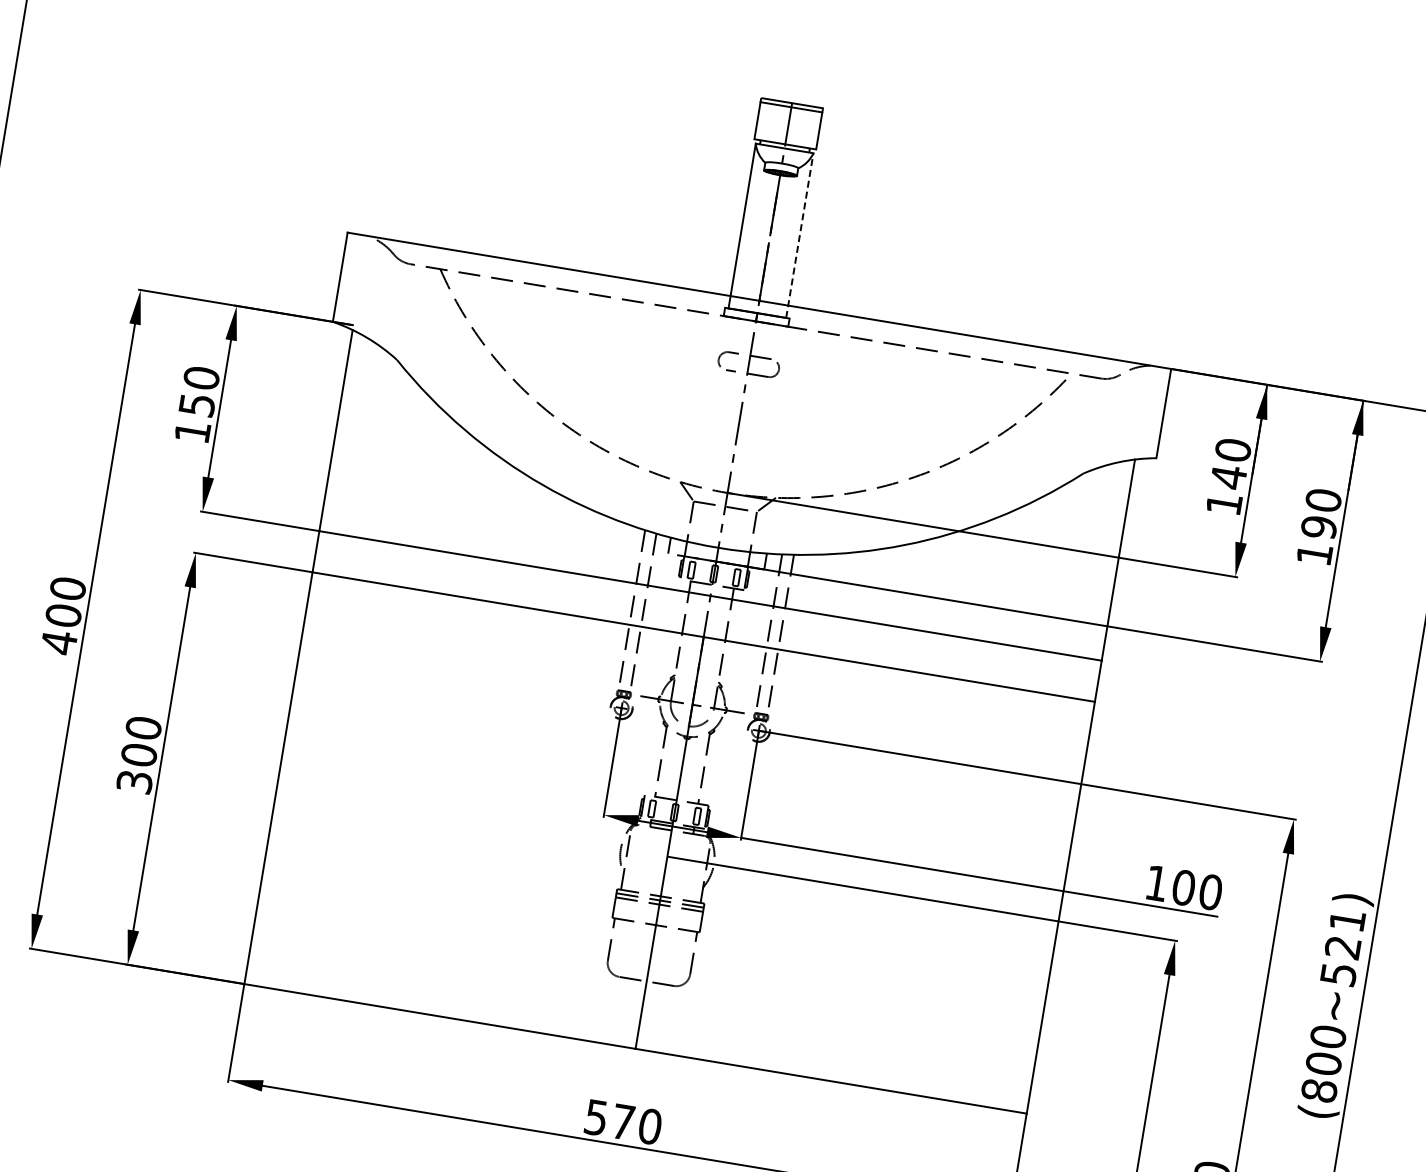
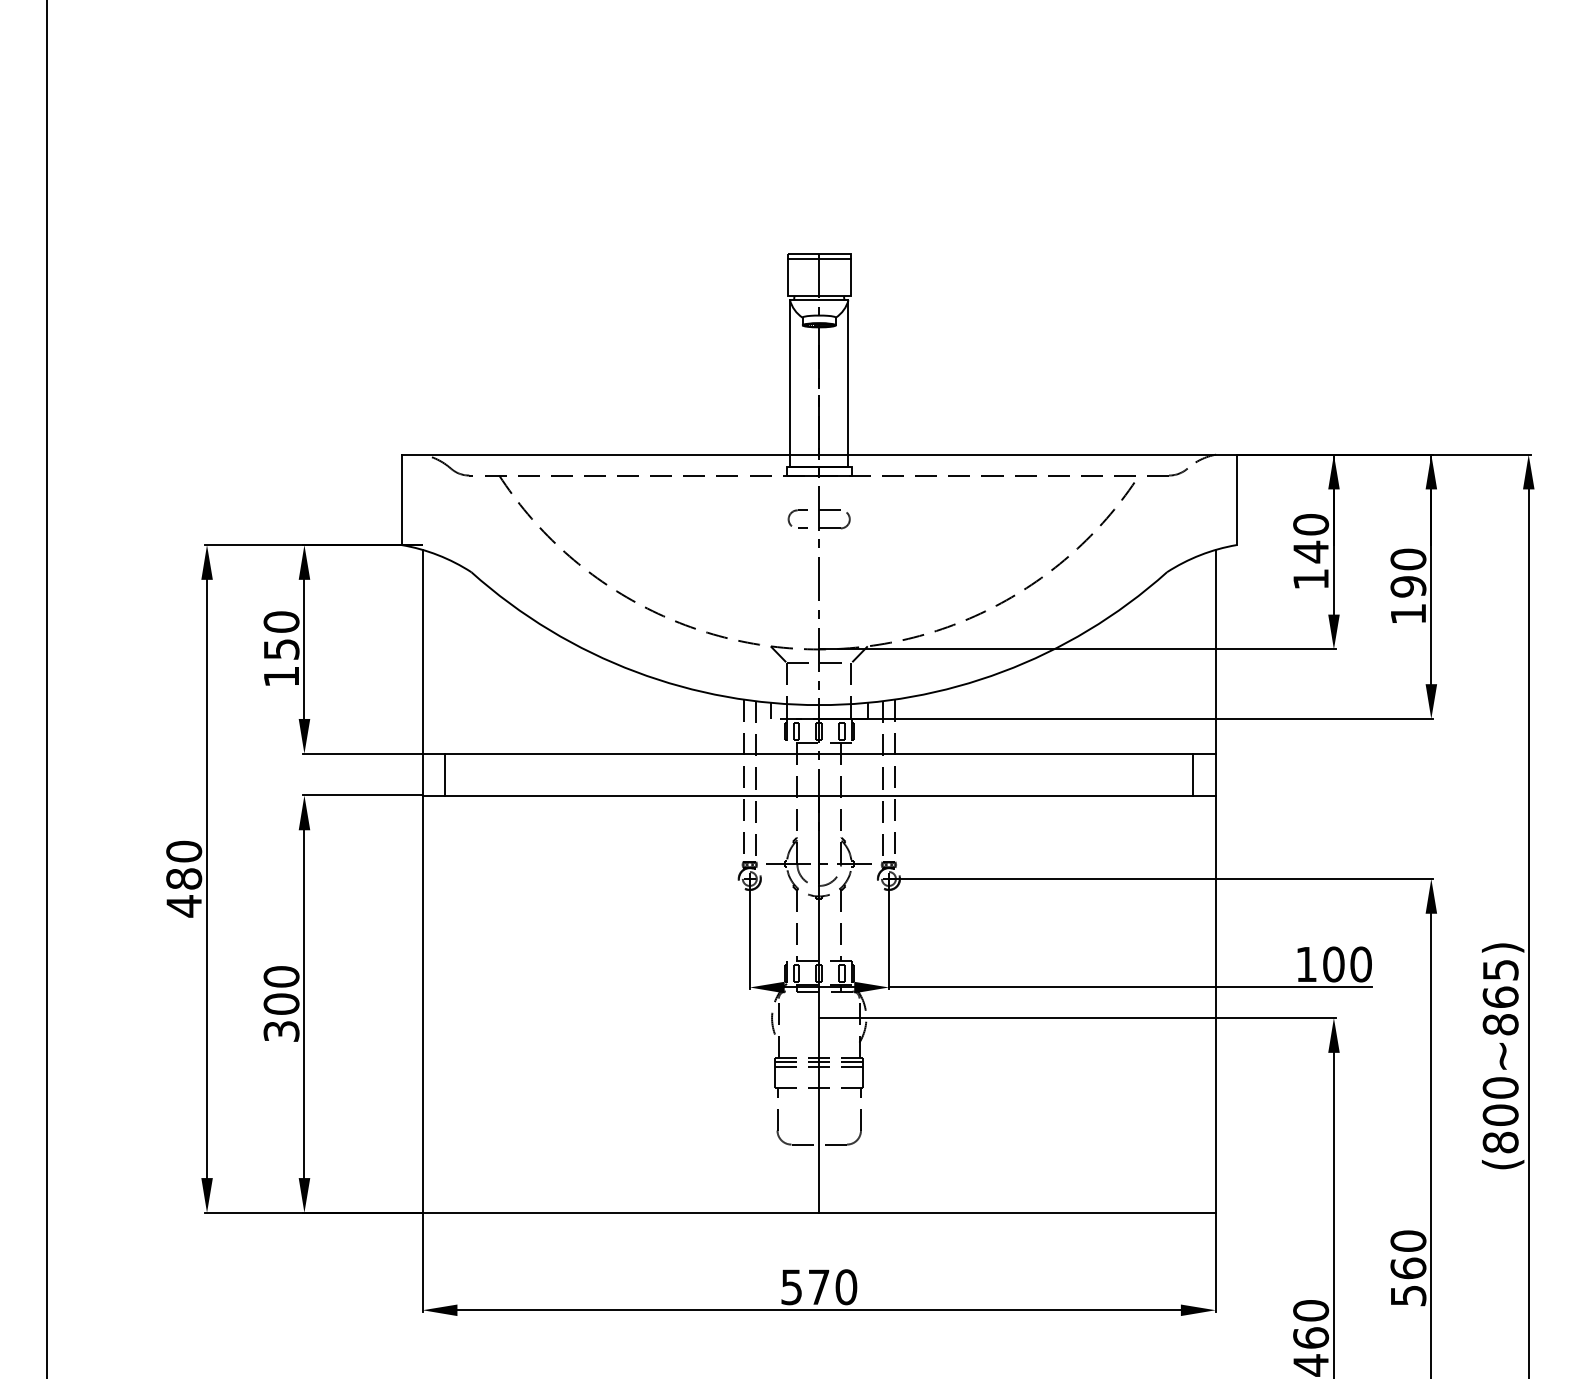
line: (799, 235) -> (848, 383), dashed -> solid
line: (338, 555) -> (445, 774), added
text: (62, 615) -> (183, 878), 400 -> 480
line: (1076, 677) -> (1193, 774), added
text: (1342, 947) -> (1500, 997), (800~521) -> (800~865)

